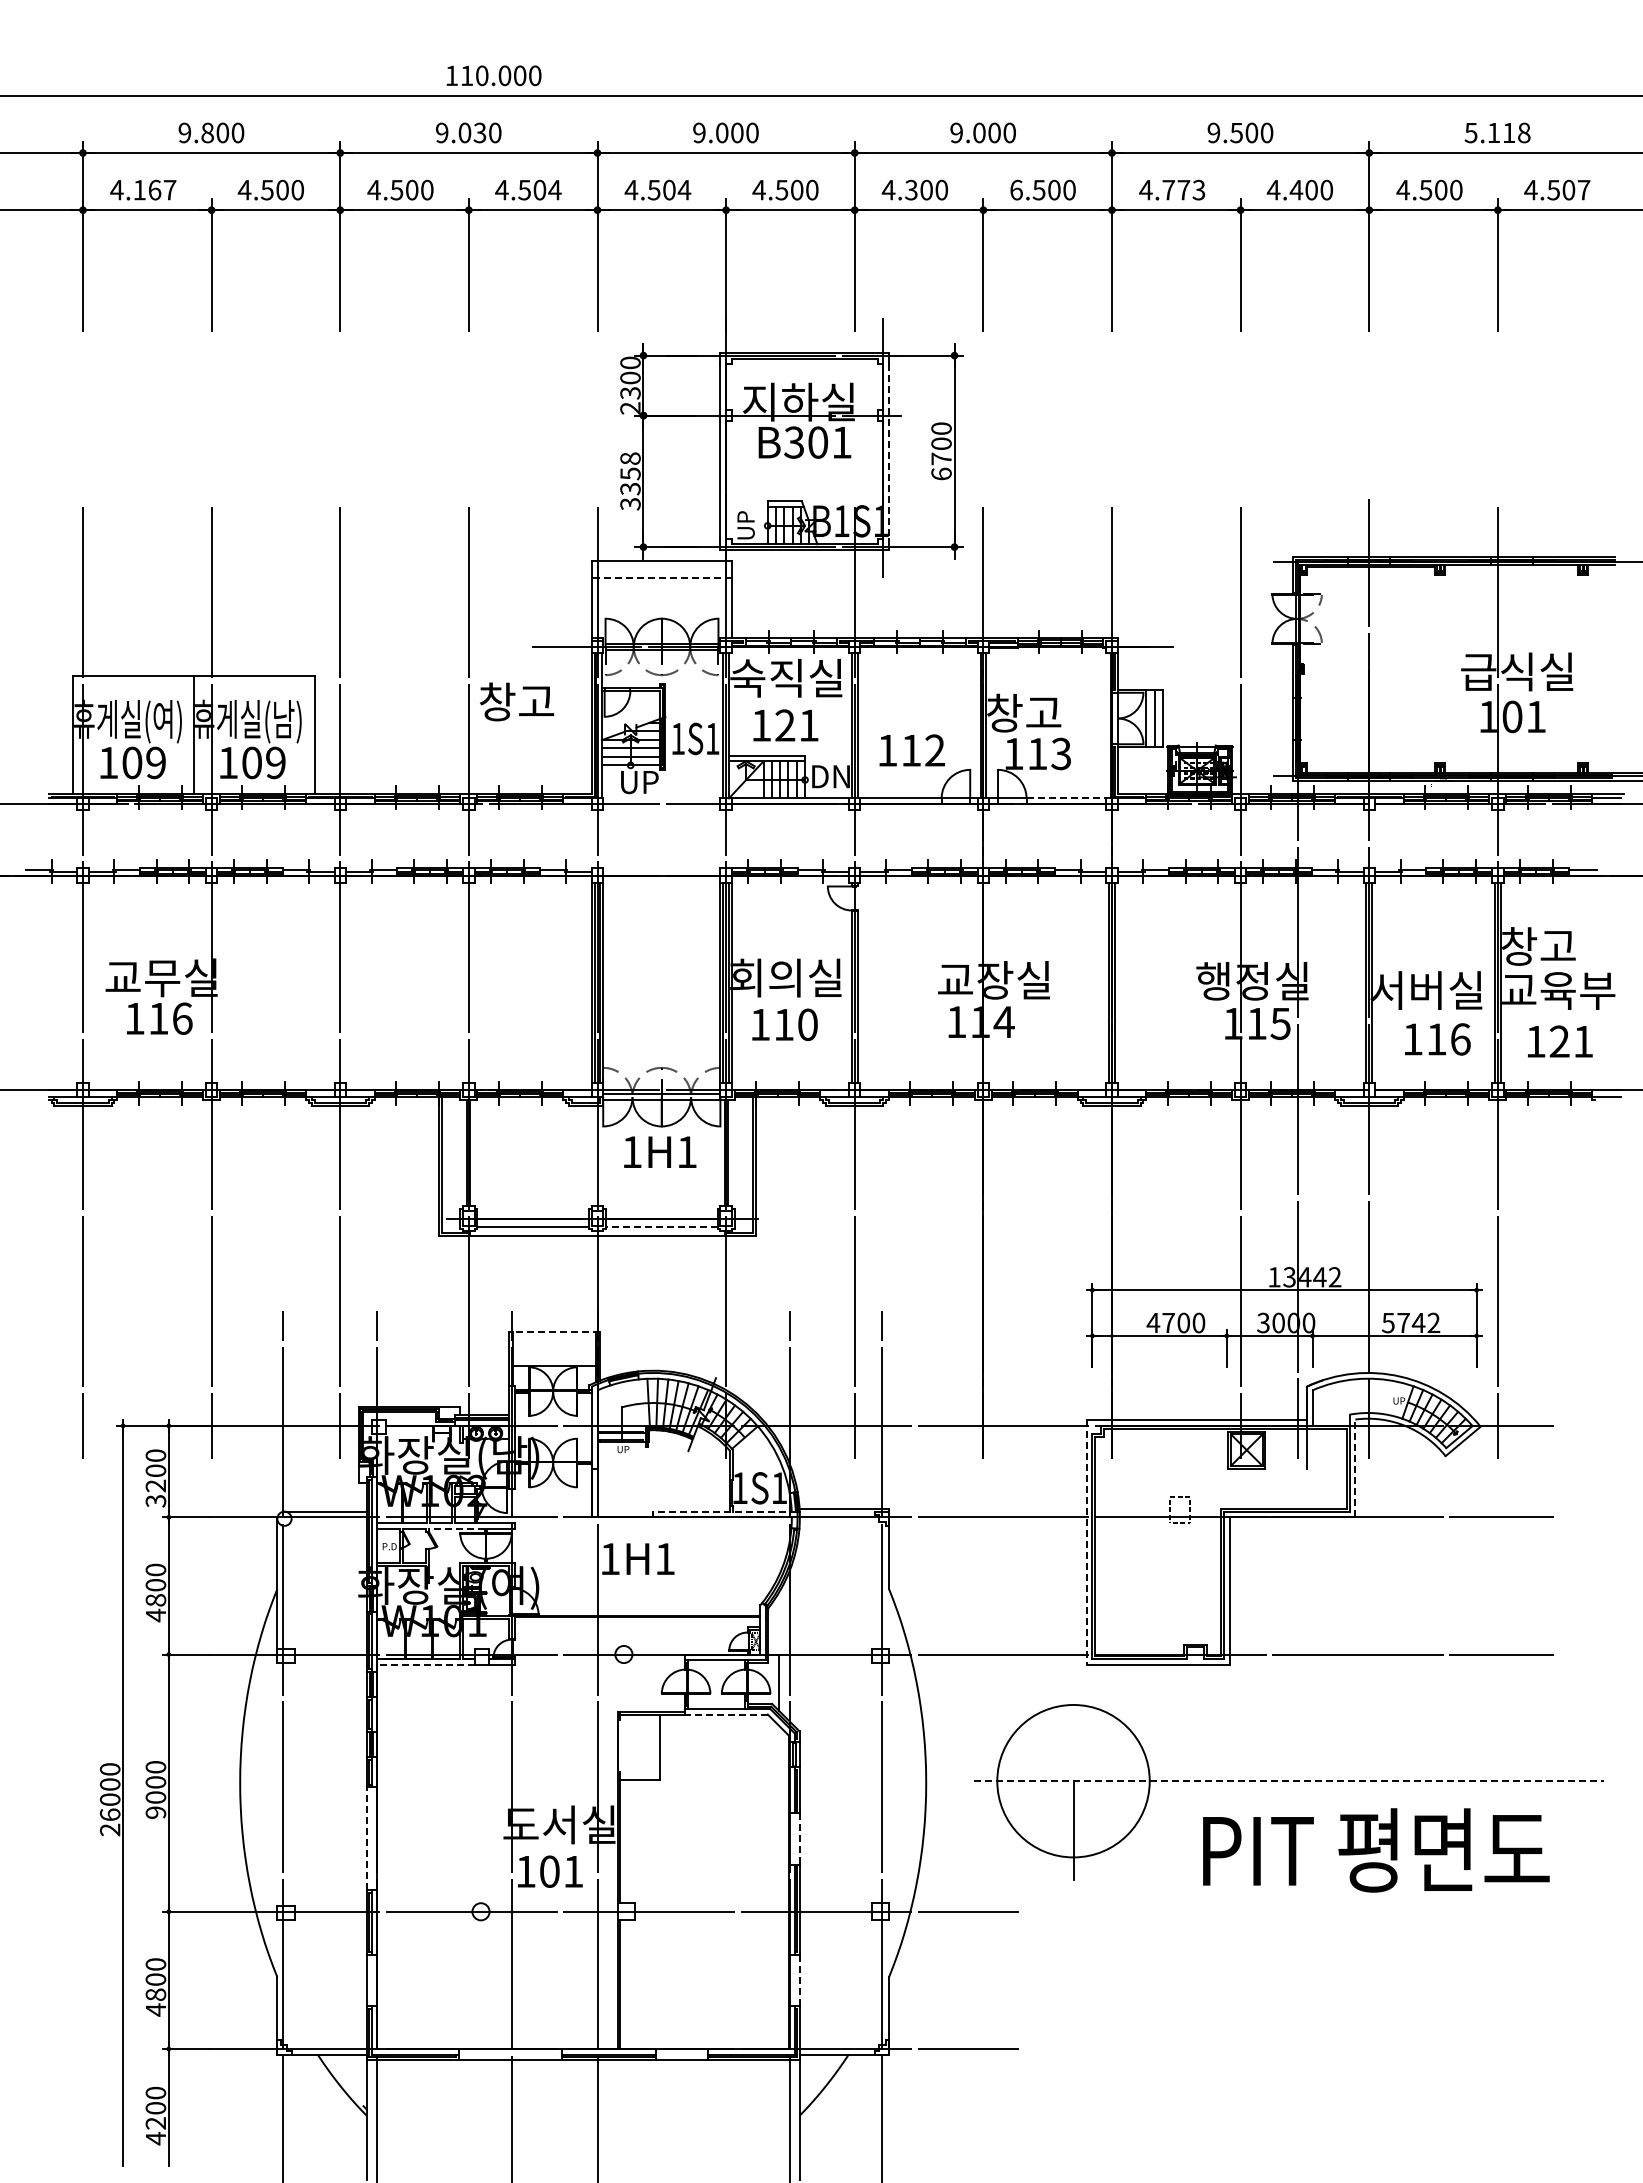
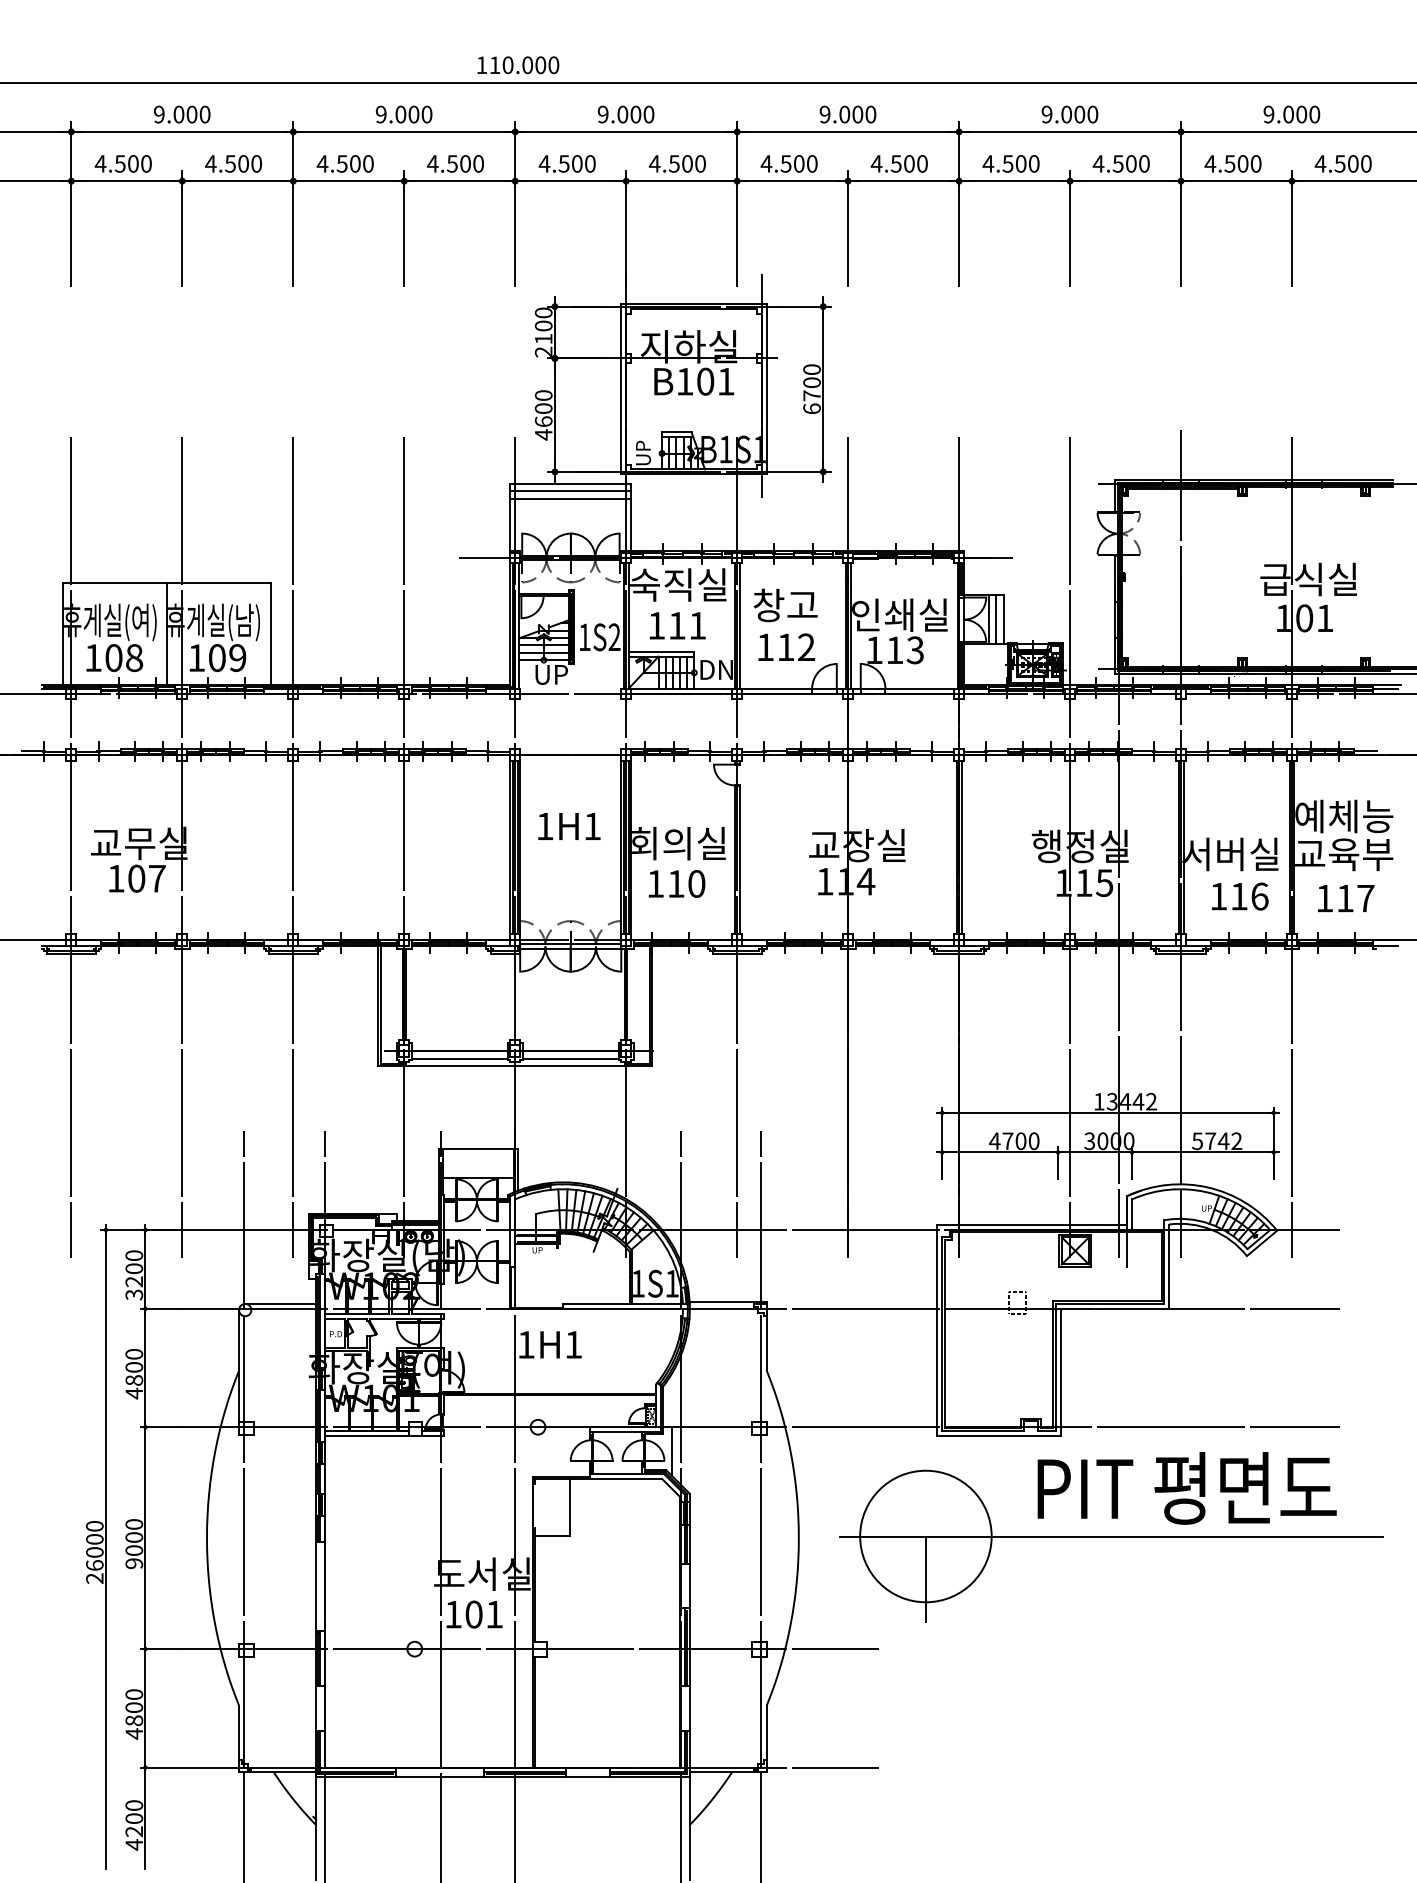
text: (493, 75) -> (517, 64), moved
text: (207, 132) -> (178, 114), 9.800 -> 9.000
text: (479, 132) -> (413, 114), 9.030 -> 9.000
text: (1236, 132) -> (1066, 114), 9.500 -> 9.000
text: (1497, 132) -> (1291, 114), 5.118 -> 9.000
text: (154, 189) -> (133, 163), 4.167 -> 4.500
text: (554, 189) -> (478, 163), 4.504 -> 4.500
text: (684, 189) -> (590, 163), 4.504 -> 4.500
text: (911, 189) -> (786, 163), 4.300 -> 4.500
text: (1016, 189) -> (876, 163), 6.500 -> 4.500
text: (1183, 189) -> (1020, 163), 4.773 -> 4.500
text: (1583, 189) -> (1365, 163), 4.507 -> 4.500
text: (1296, 190) -> (1118, 164), 4.400 -> 4.500
text: (630, 393) -> (543, 339), 2300 -> 2100
text: (793, 442) -> (684, 381), B301 -> B101
line: (889, 451) -> (767, 389), dashed -> solid
text: (630, 481) -> (543, 415), 3358 -> 4600
line: (661, 569) -> (570, 491), added
line: (661, 578) -> (570, 498), dashed -> solid
text: (517, 701) -> (786, 605), moved
text: (1042, 712) -> (899, 614), 창고 -> 인쇄실
text: (785, 725) -> (677, 625), 121 -> 111
text: (712, 738) -> (614, 636), 1S1 -> 1S2
text: (156, 762) -> (134, 657), 109 -> 108
line: (1066, 798) -> (919, 688), dashed -> solid
text: (1558, 946) -> (1344, 816), 창고 -> 예체능
text: (170, 1018) -> (146, 878), 116 -> 107
text: (1571, 1041) -> (1355, 898), 121 -> 117
text: (660, 1151) -> (569, 825), moved
line: (661, 1227) -> (570, 1058), dashed -> solid
line: (554, 1331) -> (478, 1148), dashed -> solid
line: (1355, 1468) -> (1169, 1266), dashed -> solid
line: (724, 1511) -> (624, 1303), dashed -> solid
line: (456, 1528) -> (393, 1318), dashed -> solid
line: (1086, 1542) -> (937, 1330), dashed -> solid
line: (425, 1664) -> (366, 1435), dashed -> solid
line: (726, 1714) -> (626, 1478), dashed -> solid
line: (1288, 1781) -> (1111, 1536), dashed -> solid
line: (366, 1838) -> (315, 1585), dashed -> solid
line: (799, 1838) -> (689, 1585), dashed -> solid
text: (1376, 1850) -> (1187, 1488), moved
line: (799, 1980) -> (689, 1708), dashed -> solid

